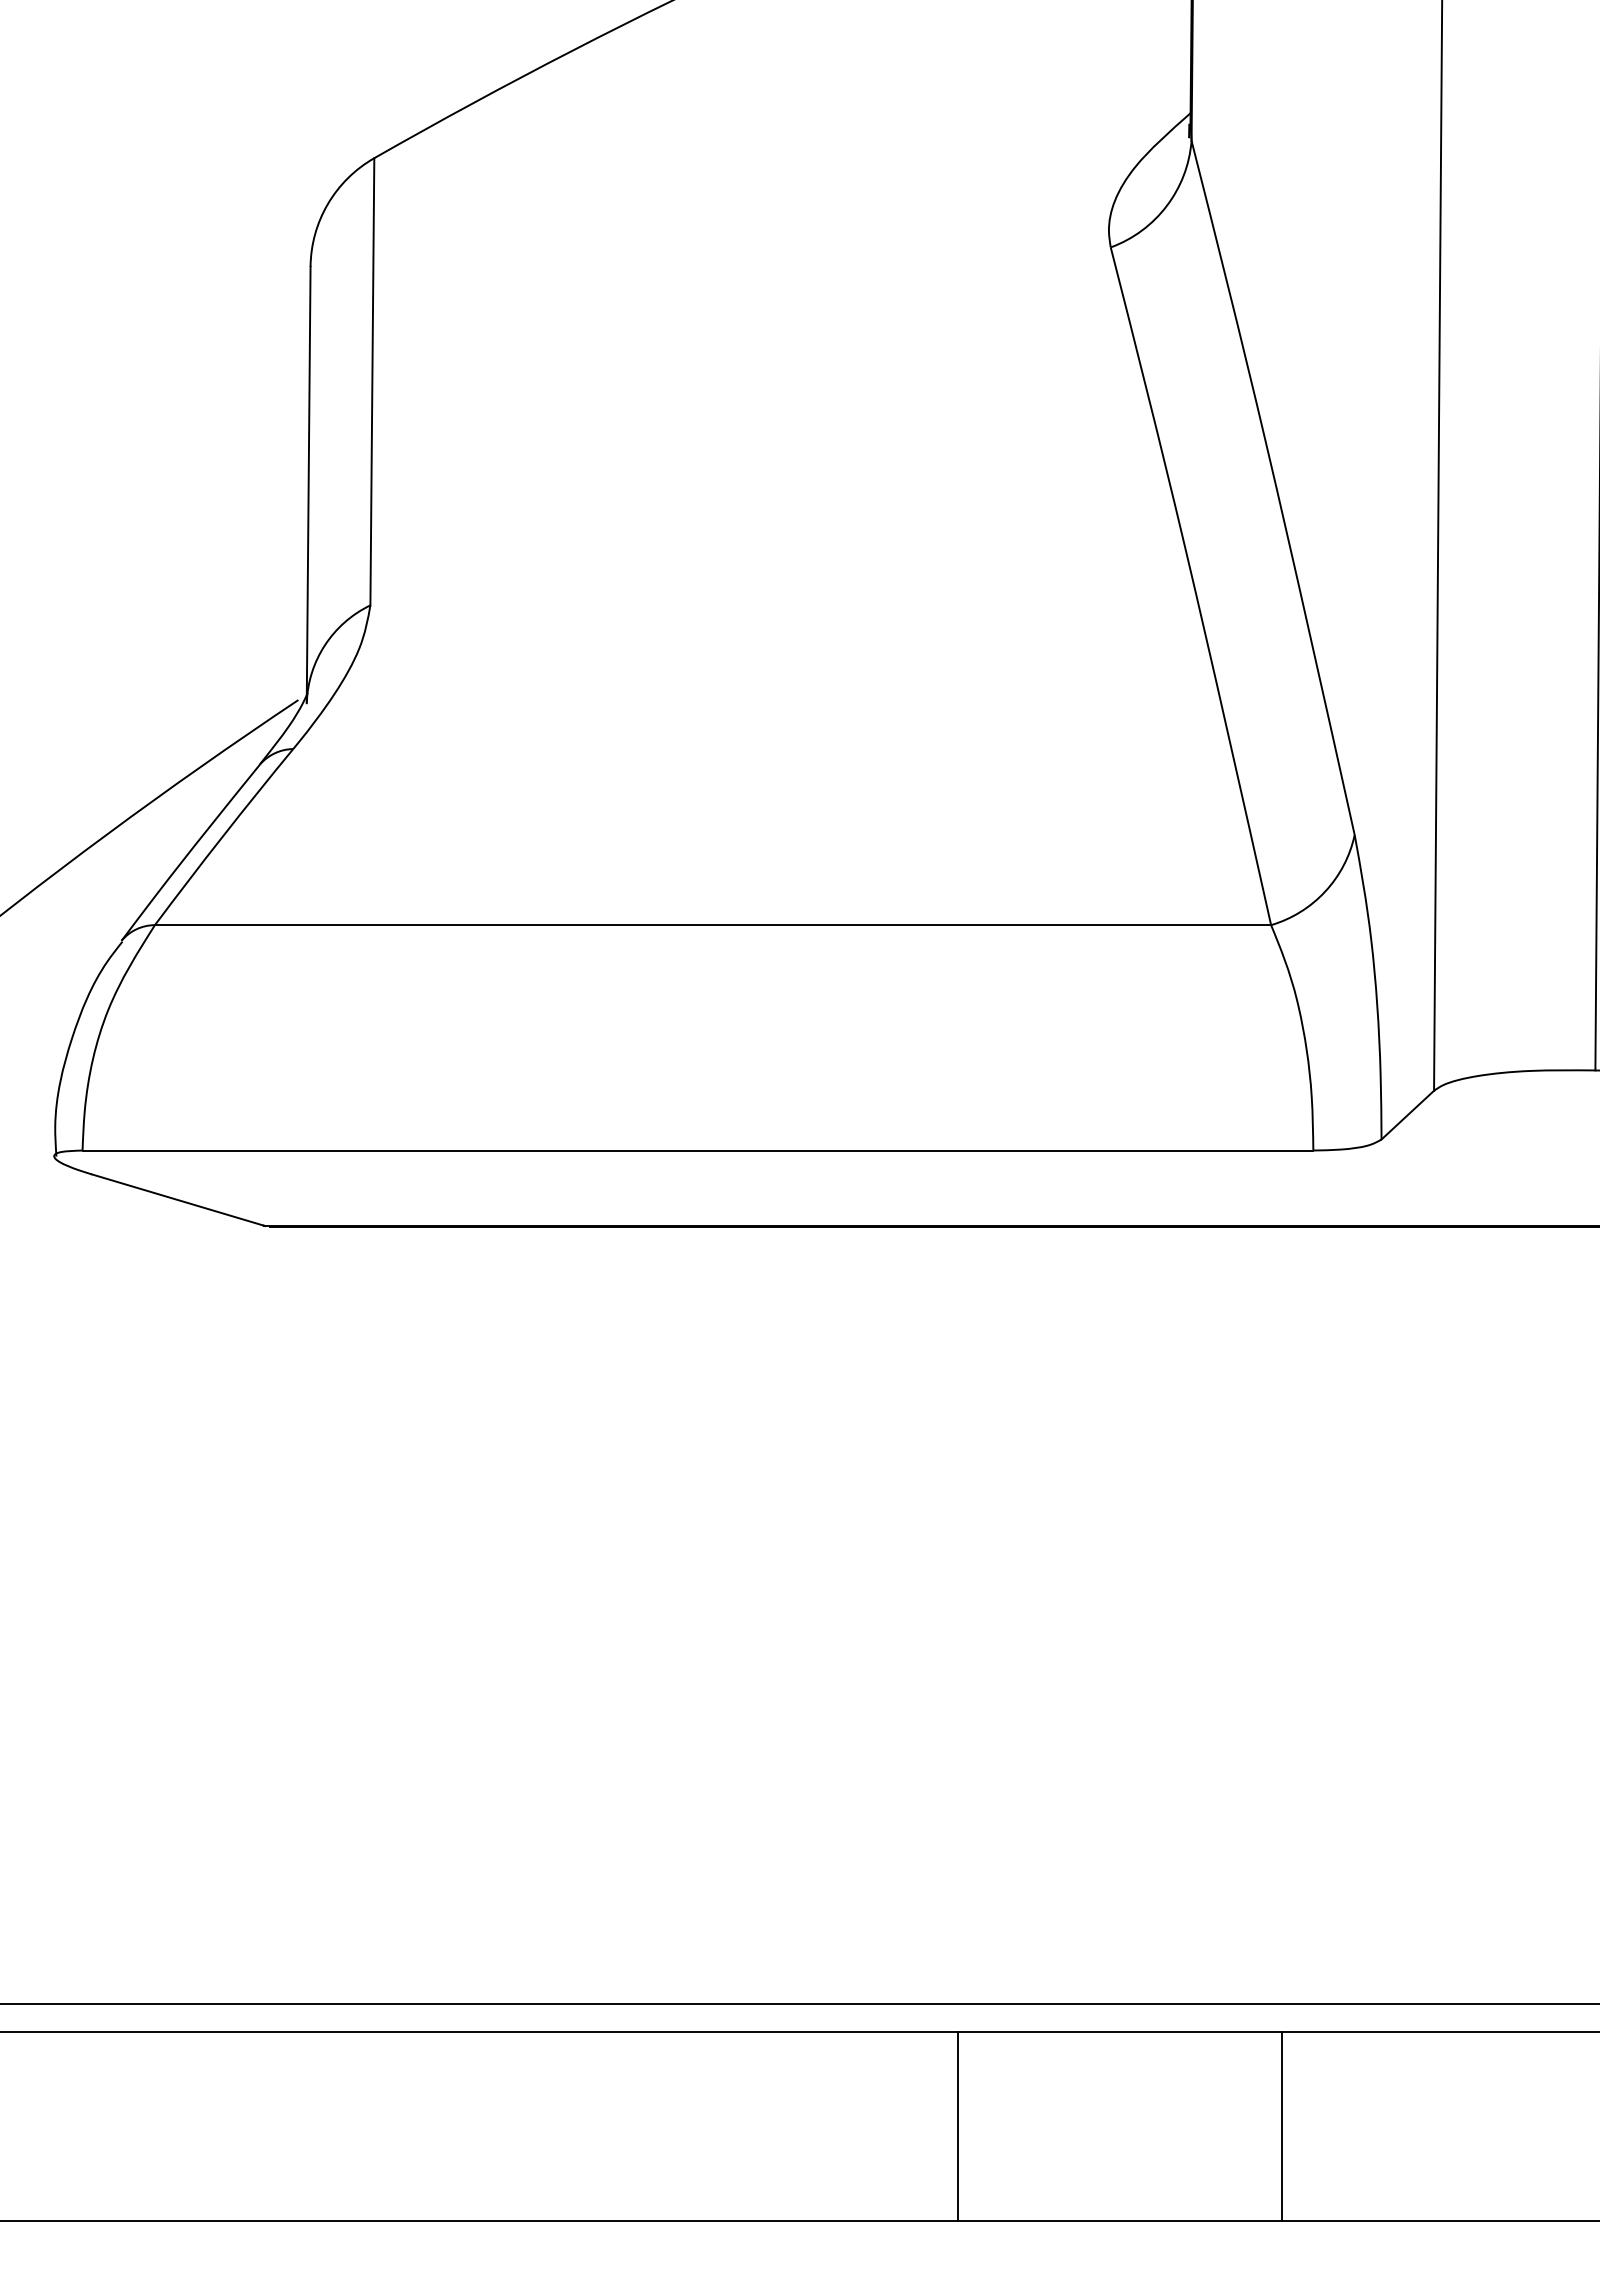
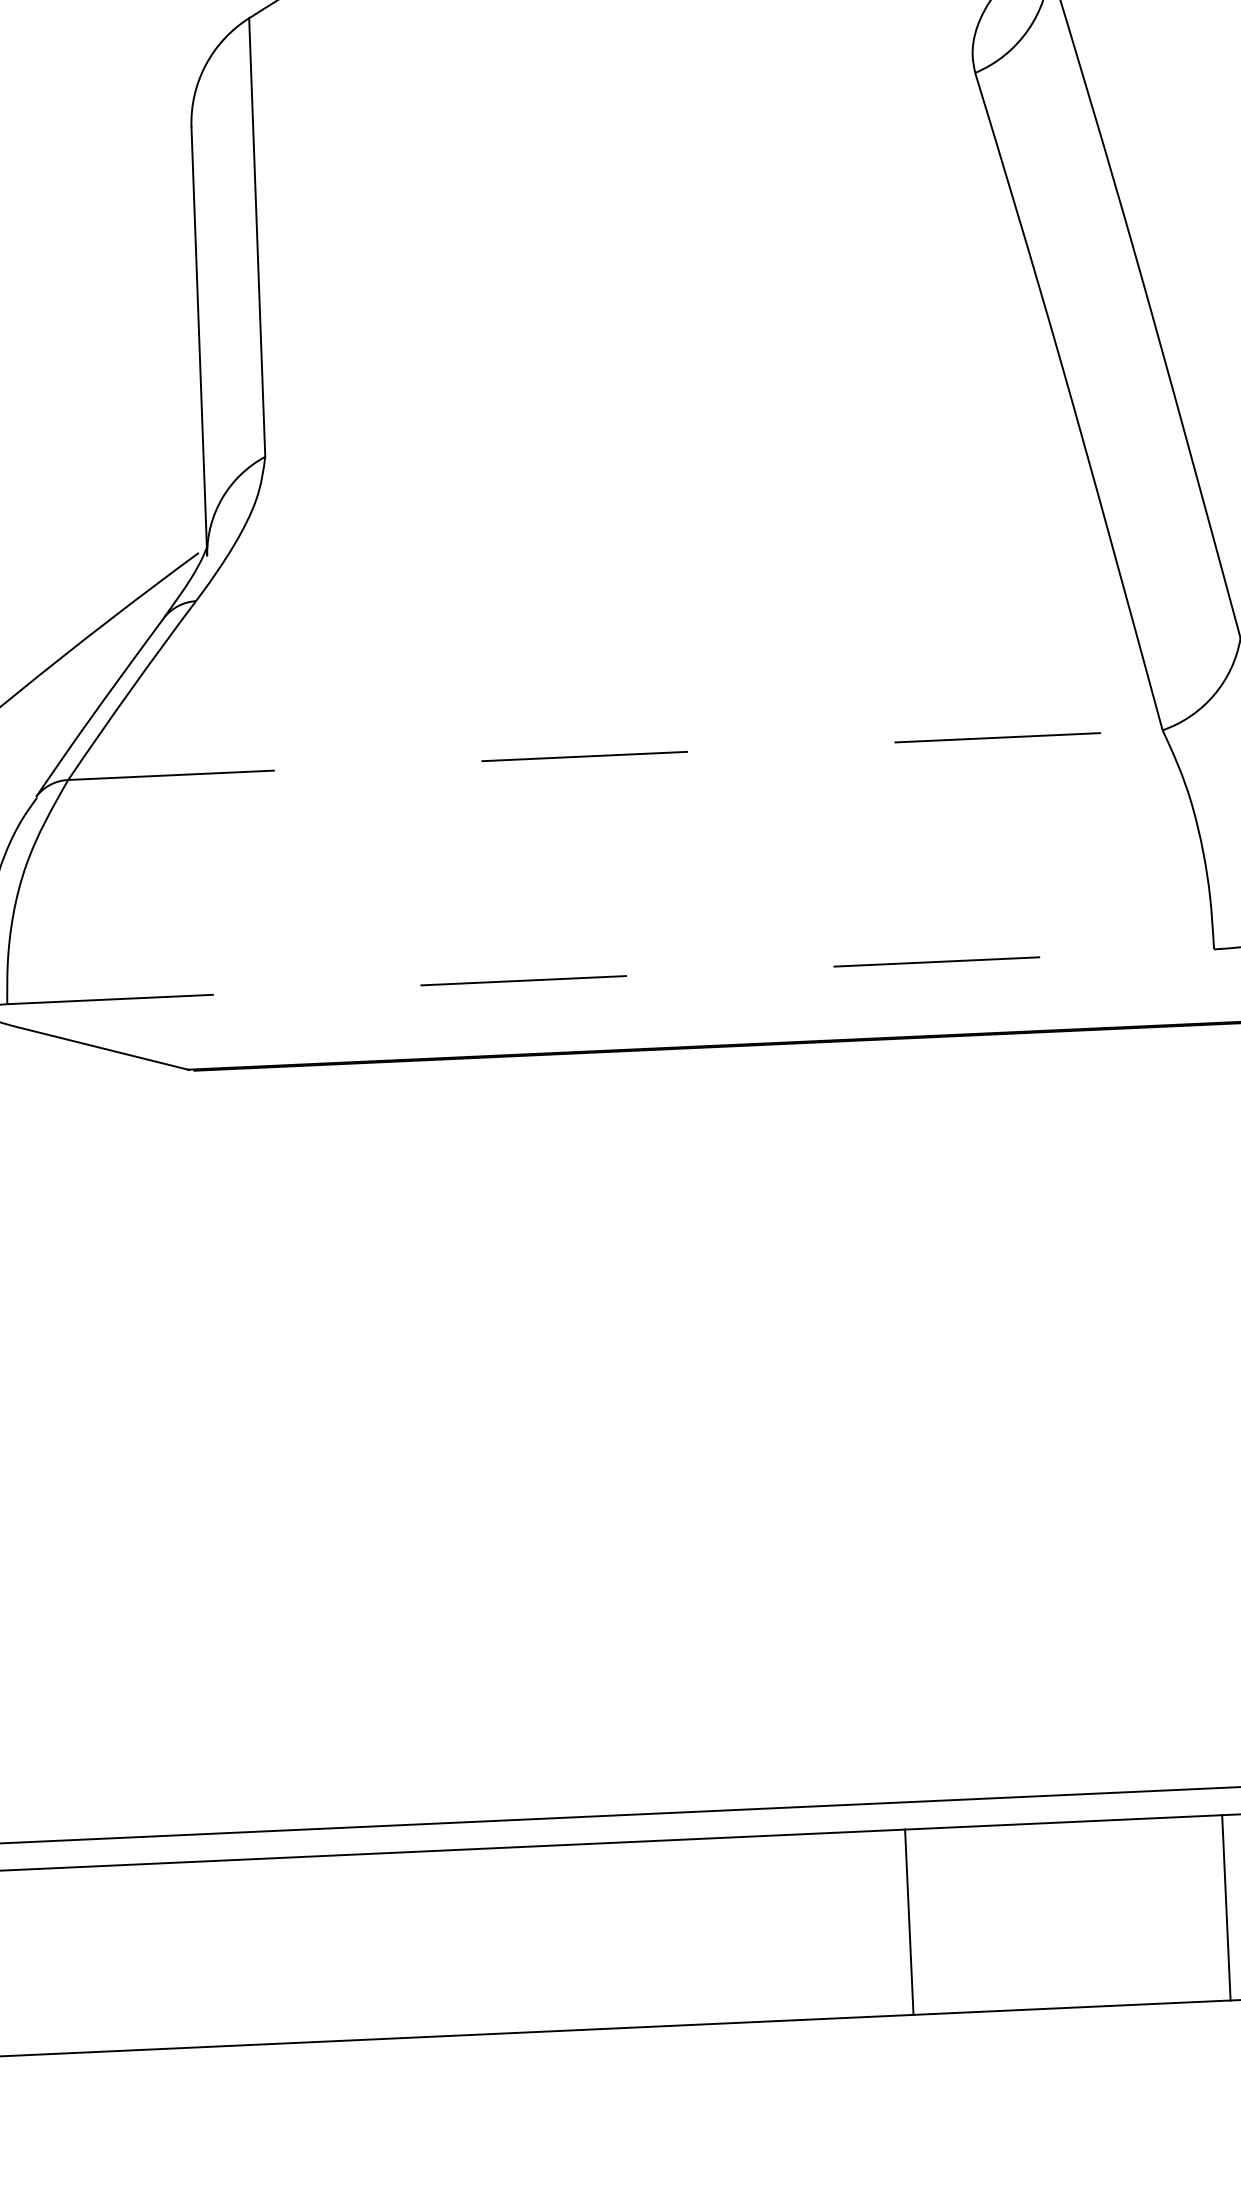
line: (713, 925) -> (615, 755), solid -> dashed
line: (698, 1150) -> (611, 976), solid -> dashed

